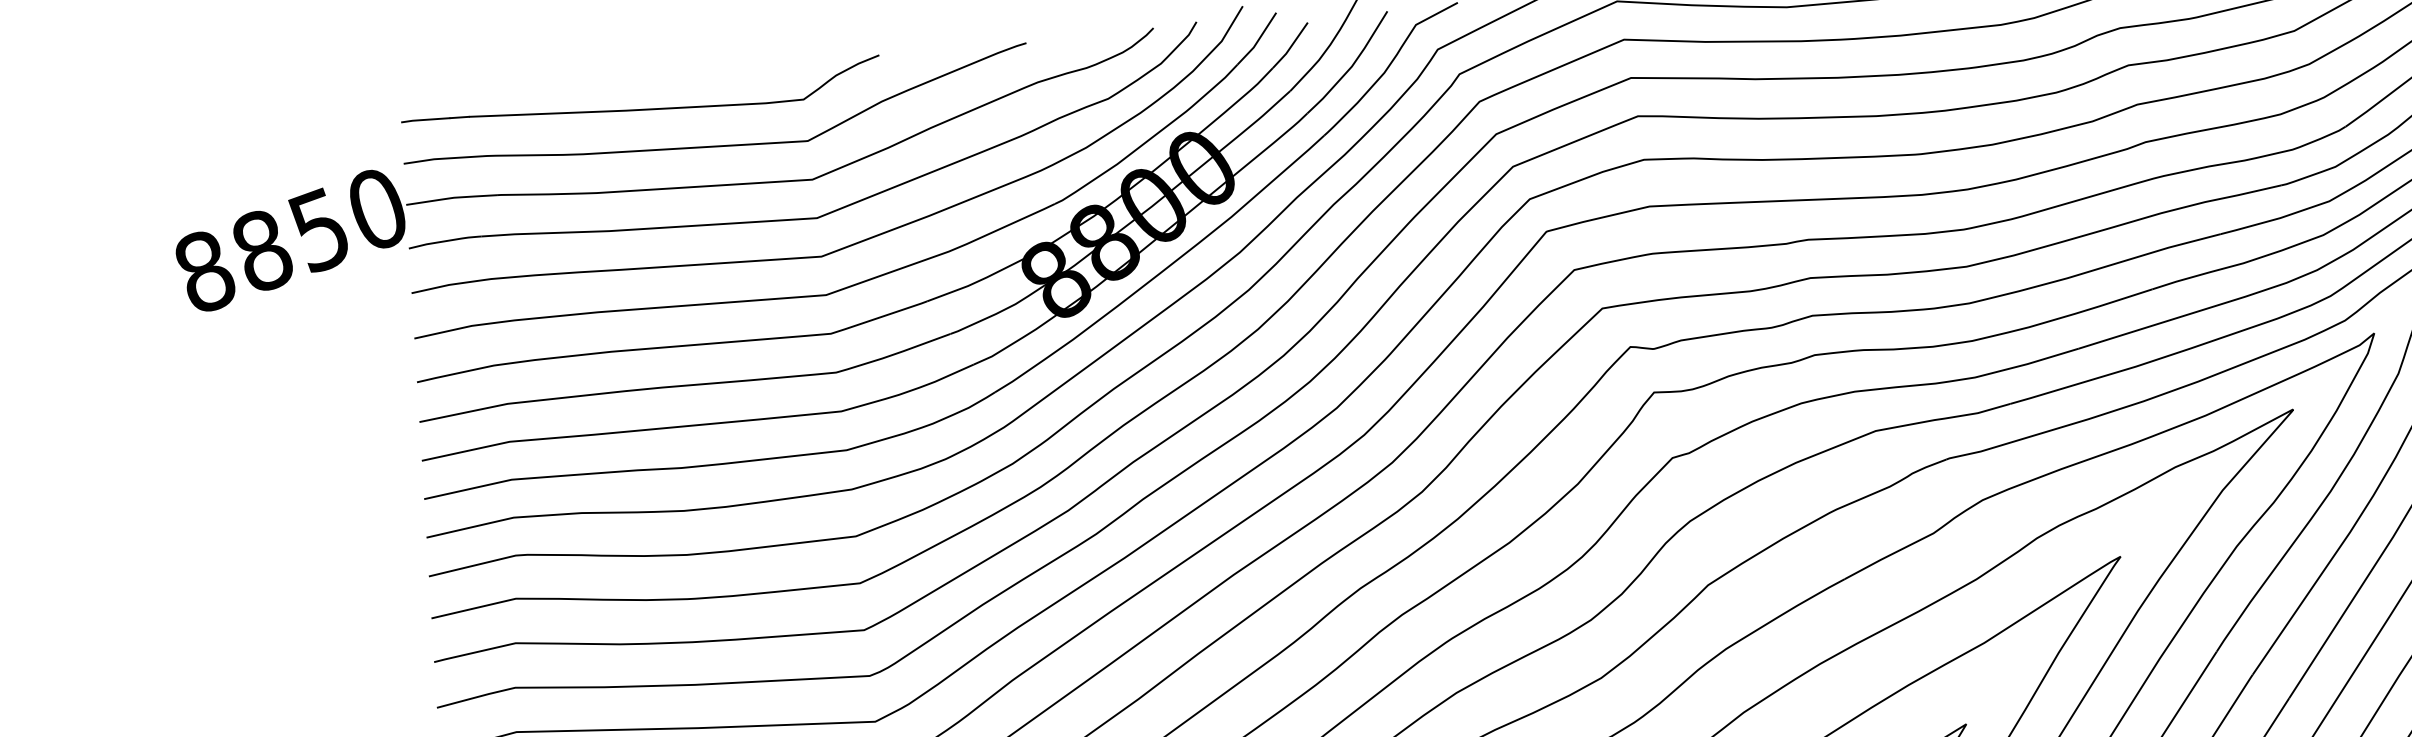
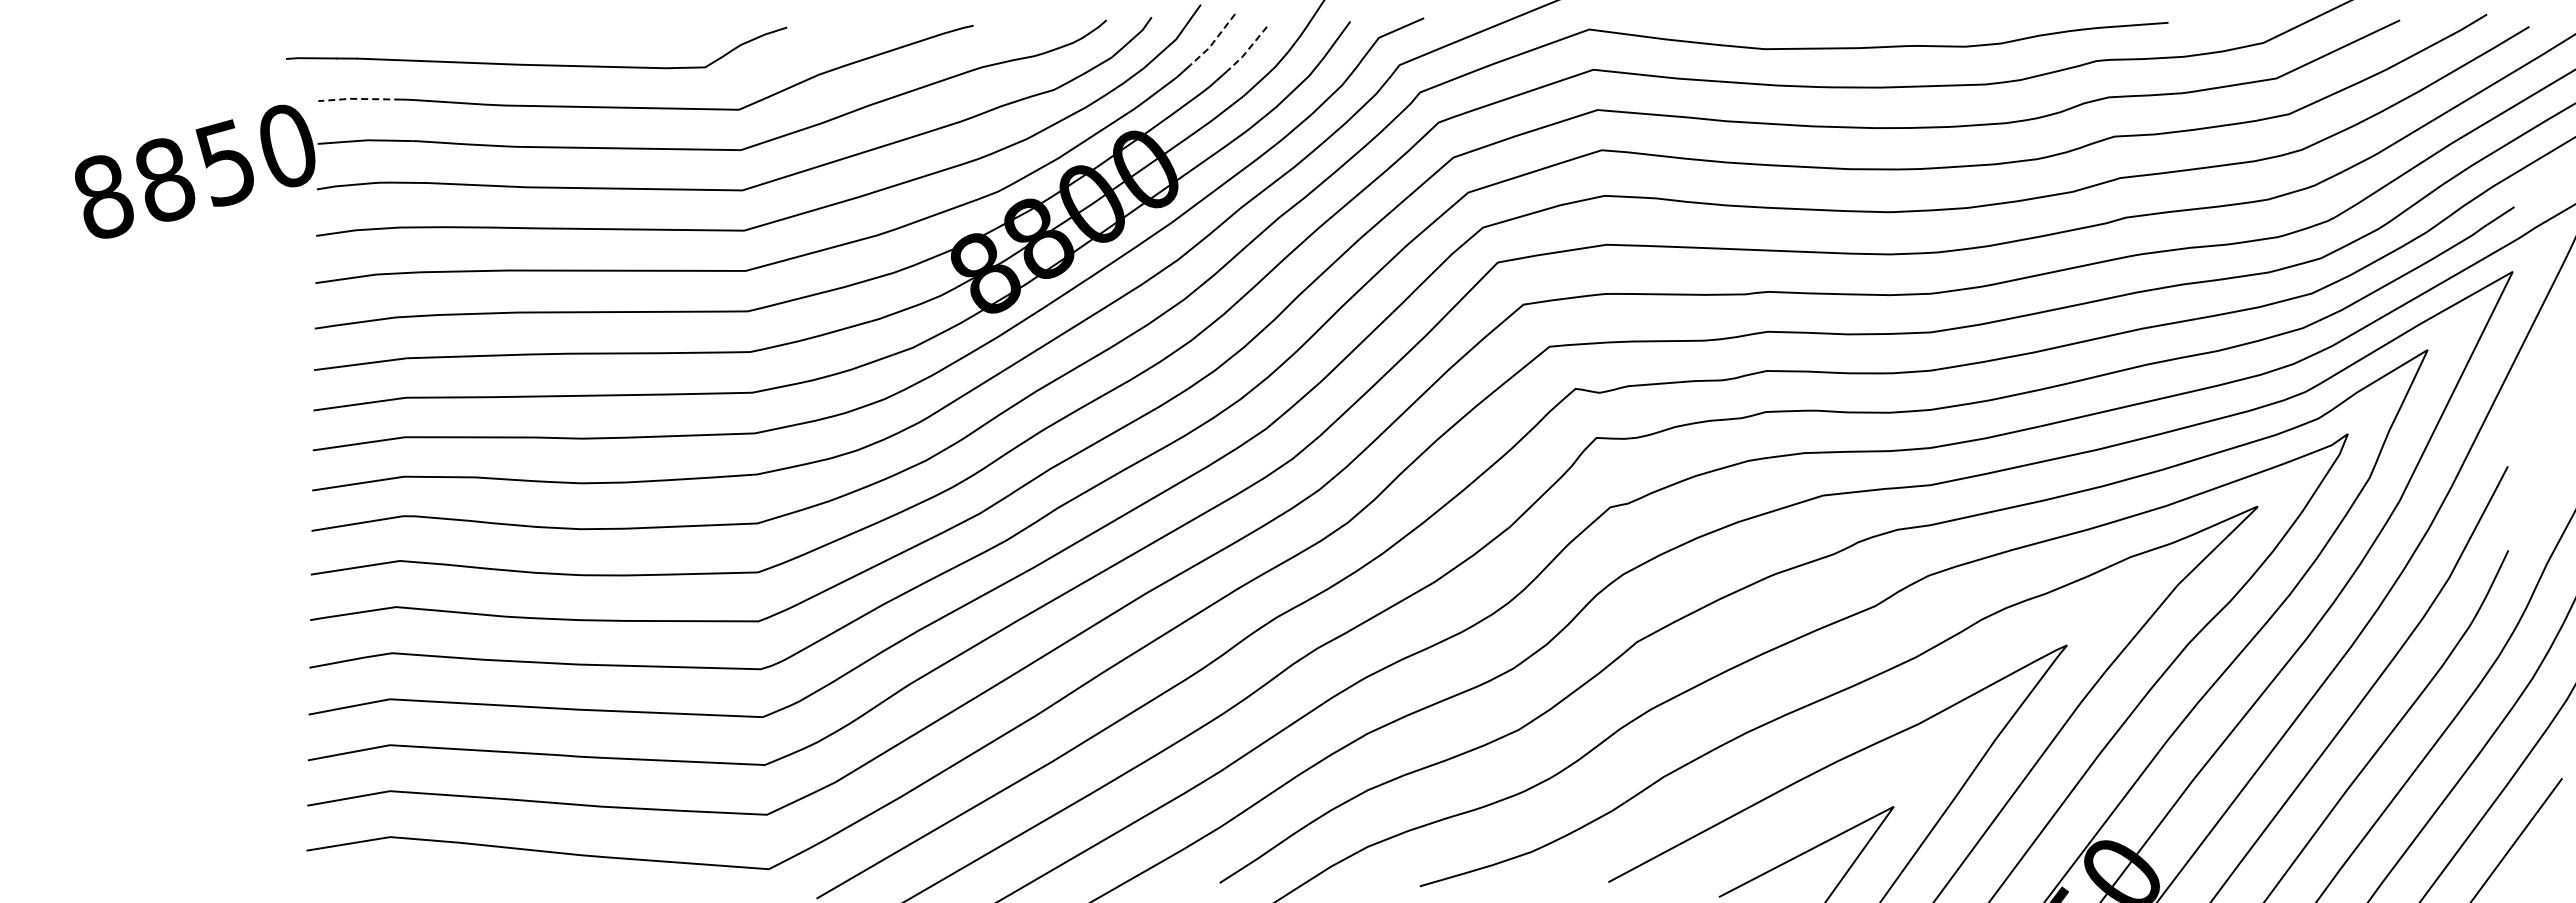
line: (1258, 40) -> (1214, 41), solid -> dashed
line: (1290, 47) -> (1247, 51), solid -> dashed
part: (641, 109) -> (536, 64), moved
line: (442, 158) -> (358, 98), solid -> dashed

